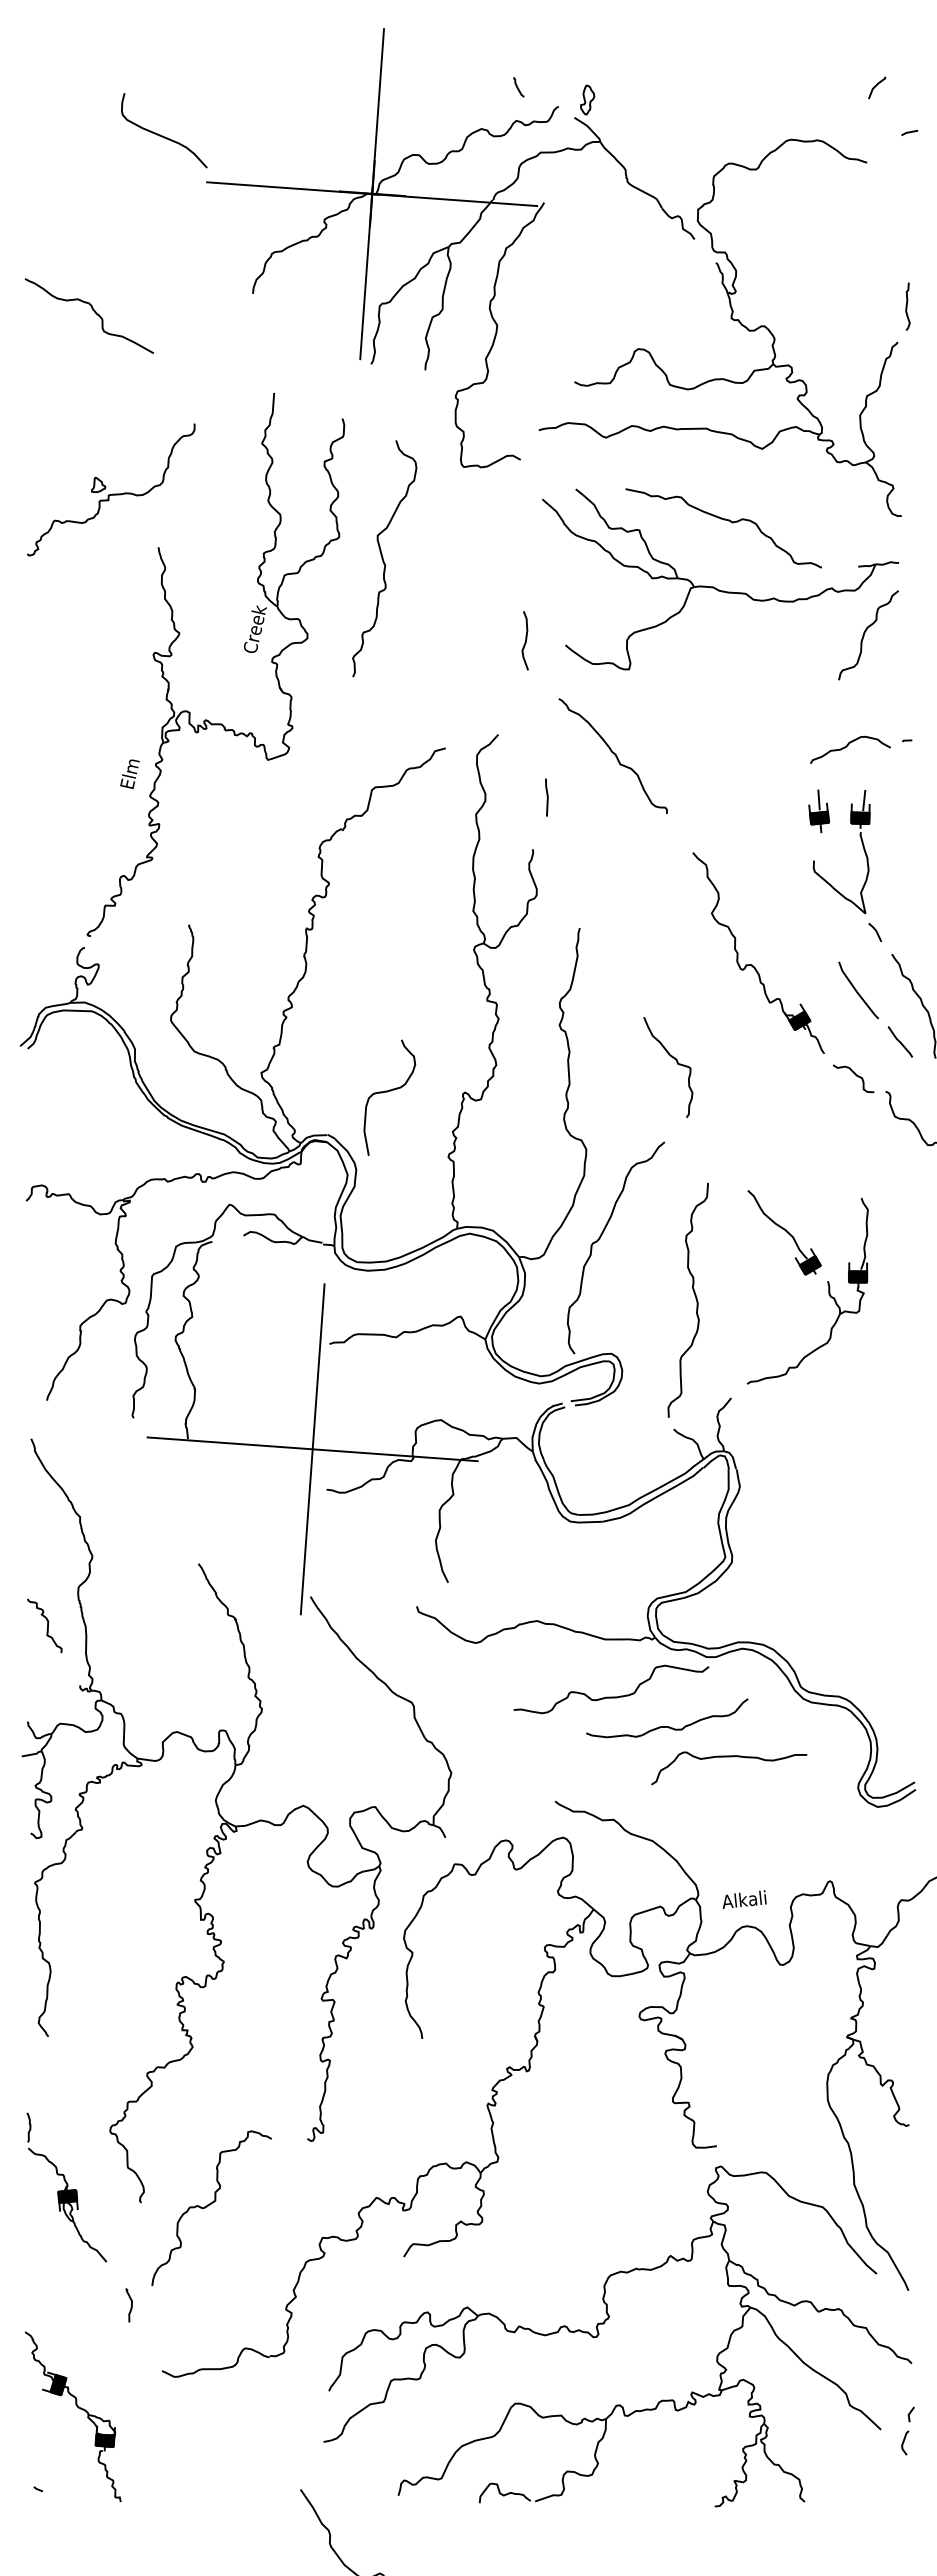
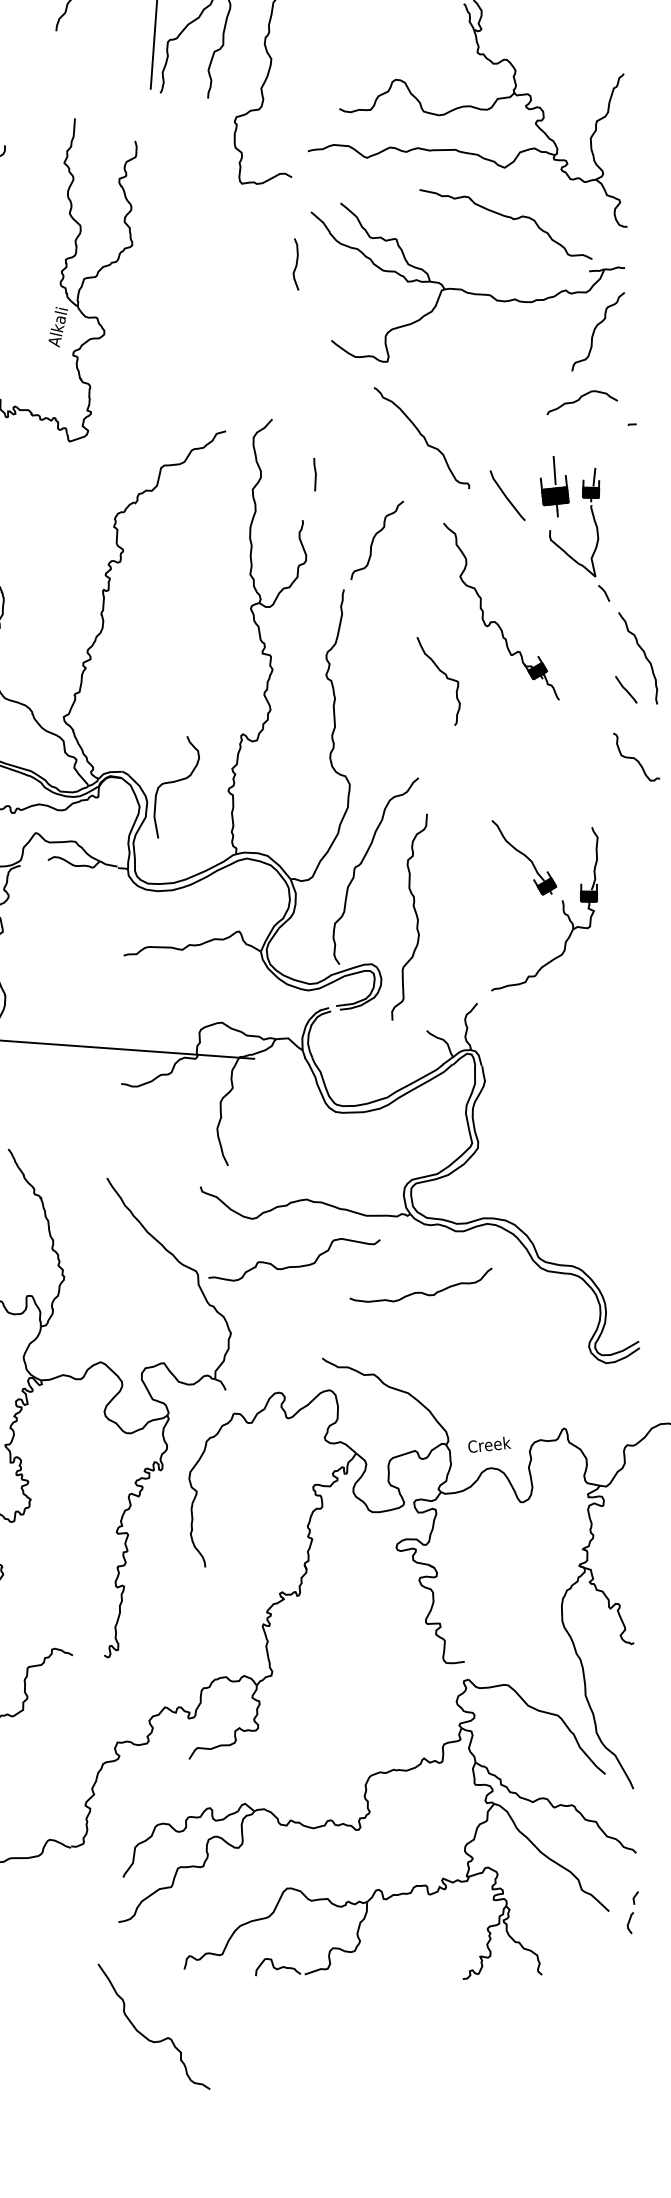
curve: (907, 306) -> (632, 42), removed
curve: (723, 520) -> (505, 217), moved
curve: (383, 558) -> (171, 264), removed
text: (254, 629) -> (57, 326), Creek -> Alkali
curve: (525, 640) -> (296, 264), moved
curve: (847, 746) -> (579, 399), moved
curve: (613, 754) -> (422, 436), moved
part: (818, 811) -> (554, 486), size x1.6
curve: (614, 870) -> (374, 538), added
line: (857, 990) -> (506, 495), moved
curve: (676, 1062) -> (445, 677), moved
curve: (855, 1075) -> (586, 719), removed
curve: (387, 1092) -> (174, 782), moved
curve: (695, 1299) -> (415, 916), moved
line: (312, 1449) -> (108, 1048), removed
curve: (611, 1696) -> (294, 1265), moved
curve: (729, 1757) -> (475, 1319), removed
text: (745, 1899) -> (489, 1444), Alkali -> Creek

